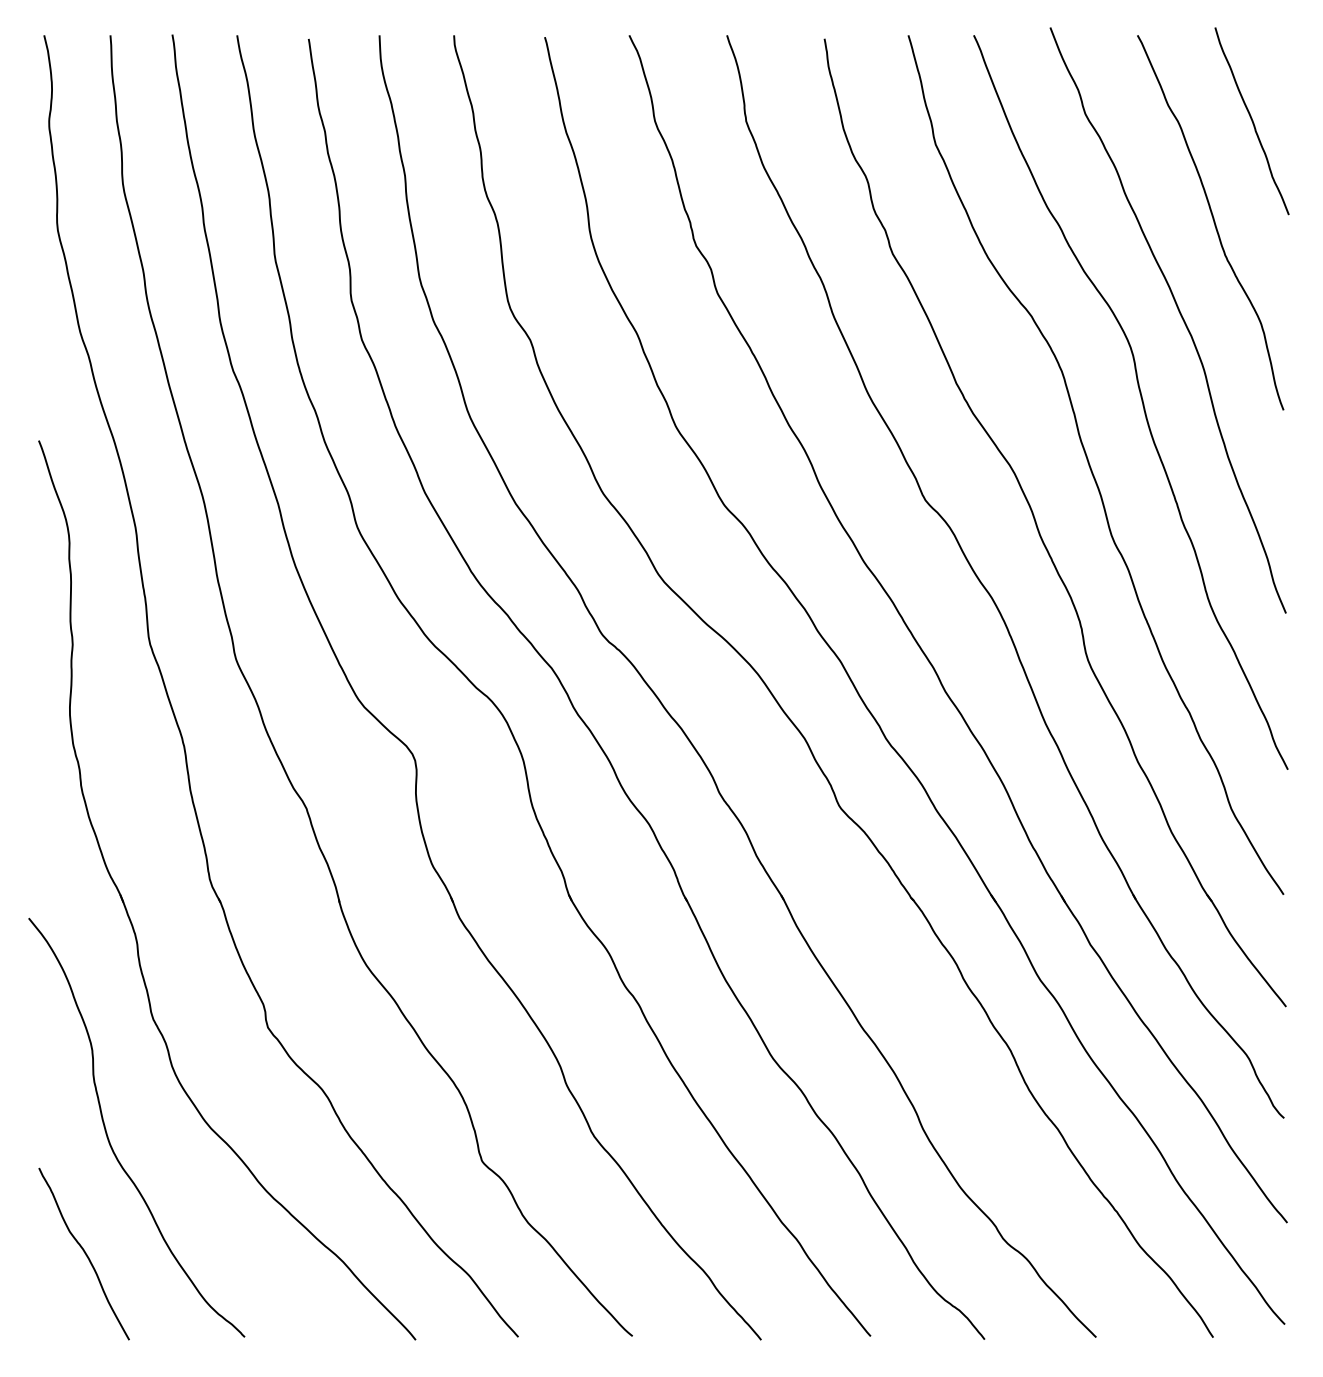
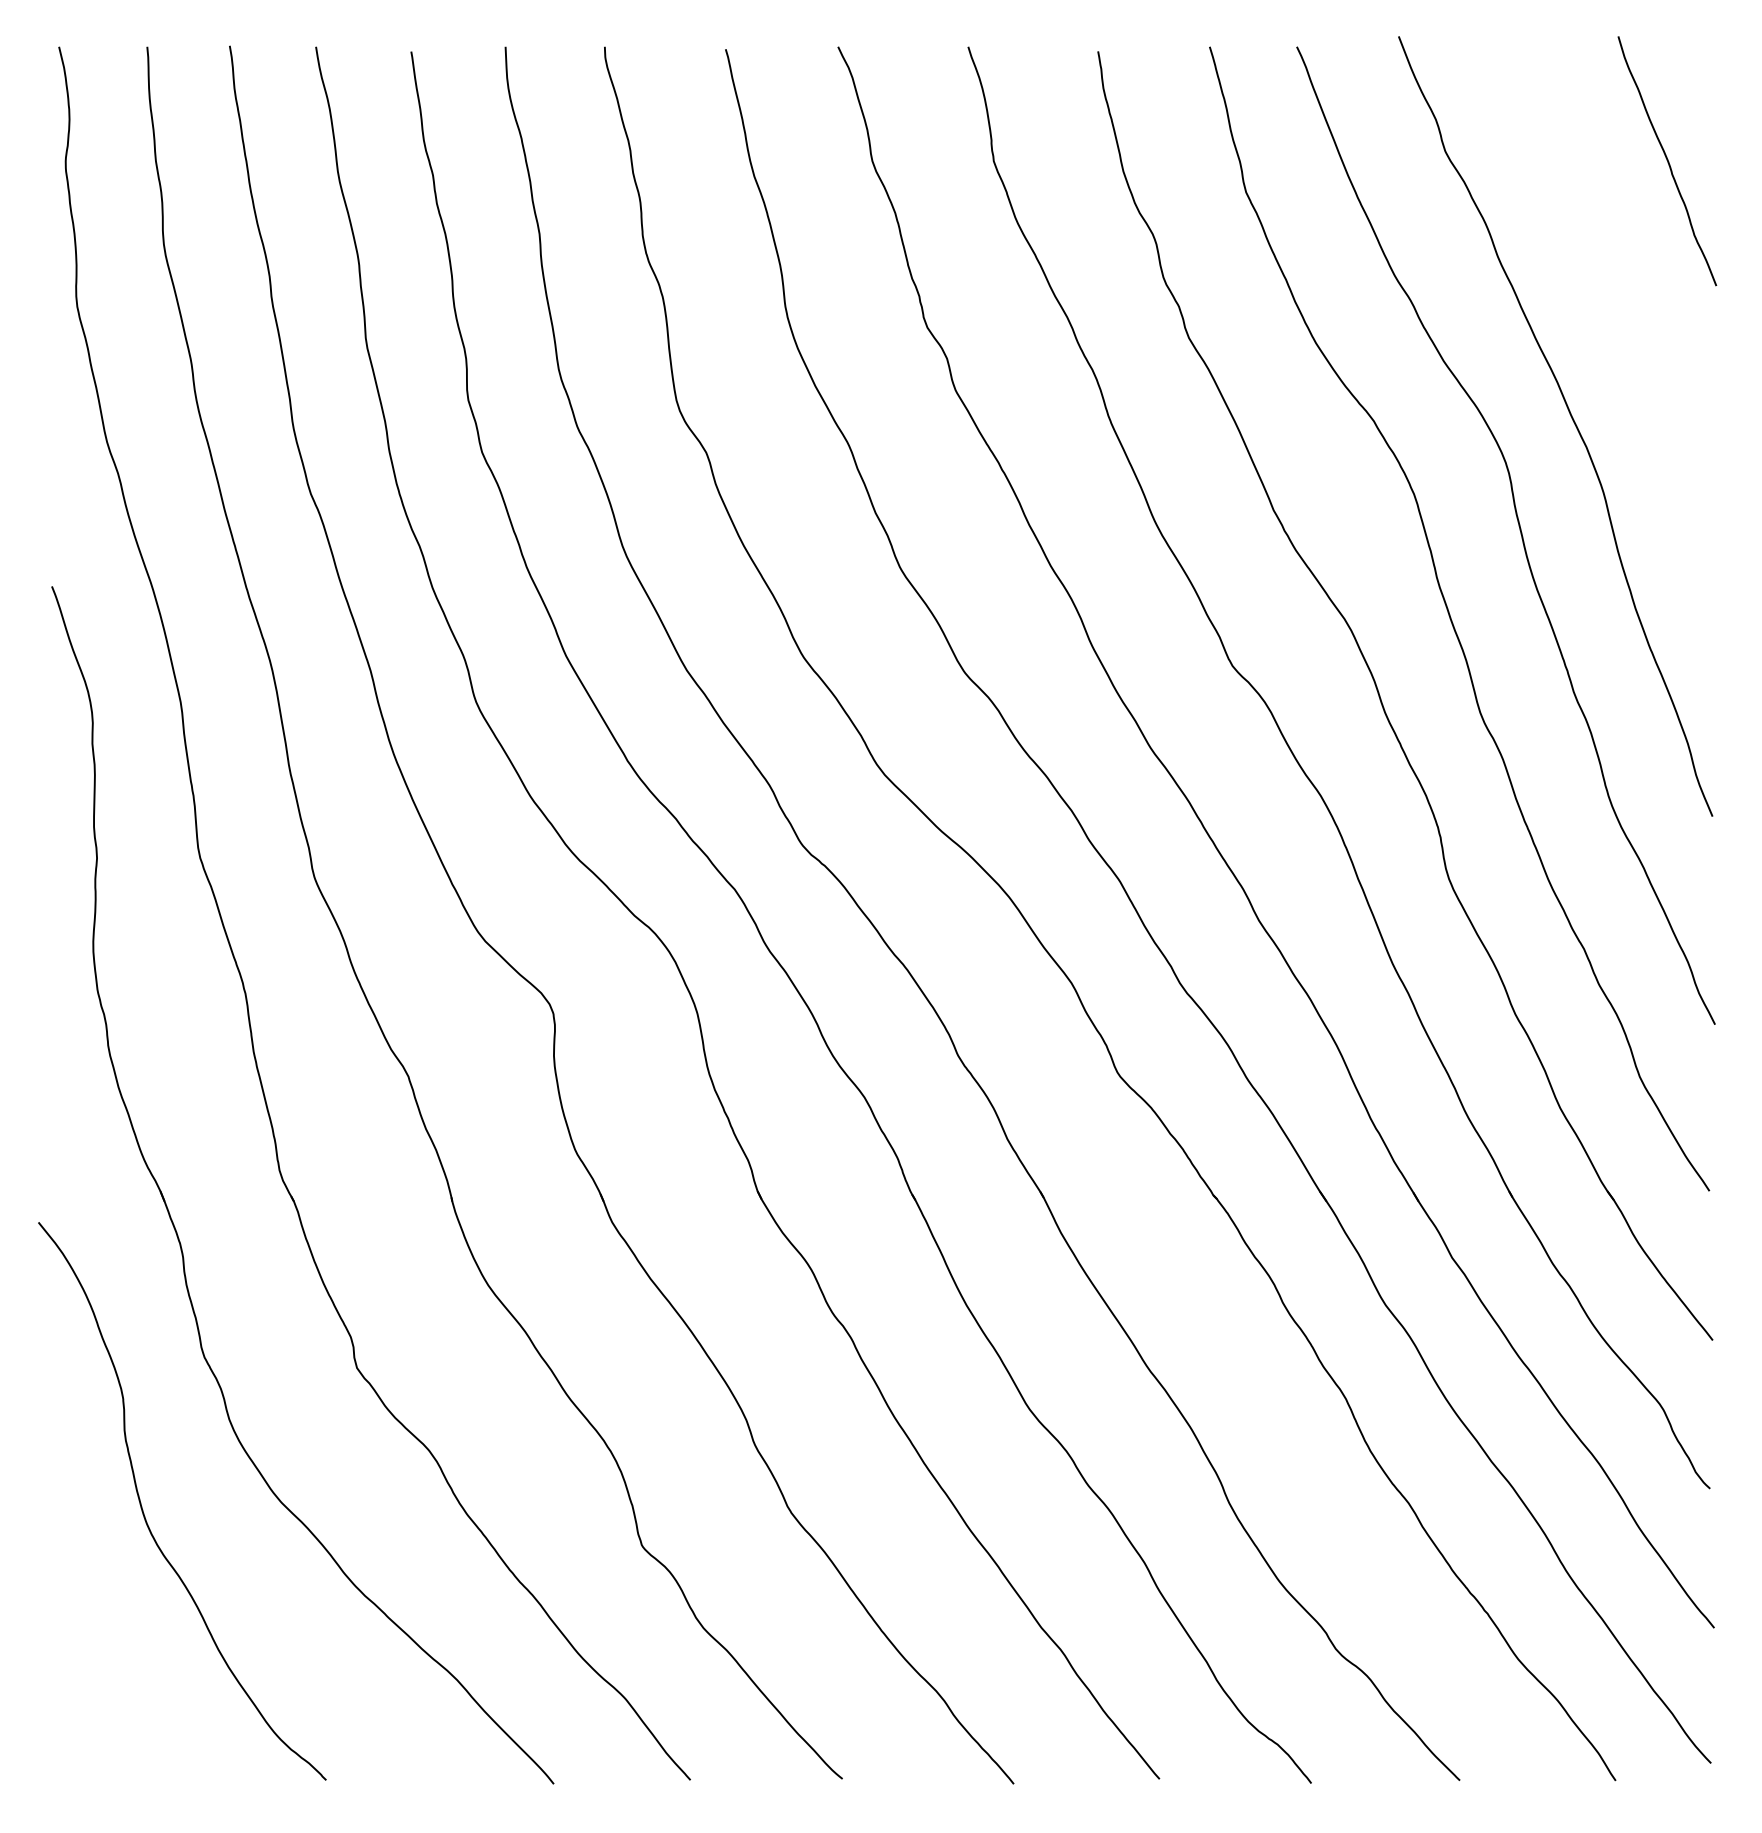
curve: (1213, 222) -> (1615, 296), removed
curve: (84, 1253) -> (112, 1668), removed

